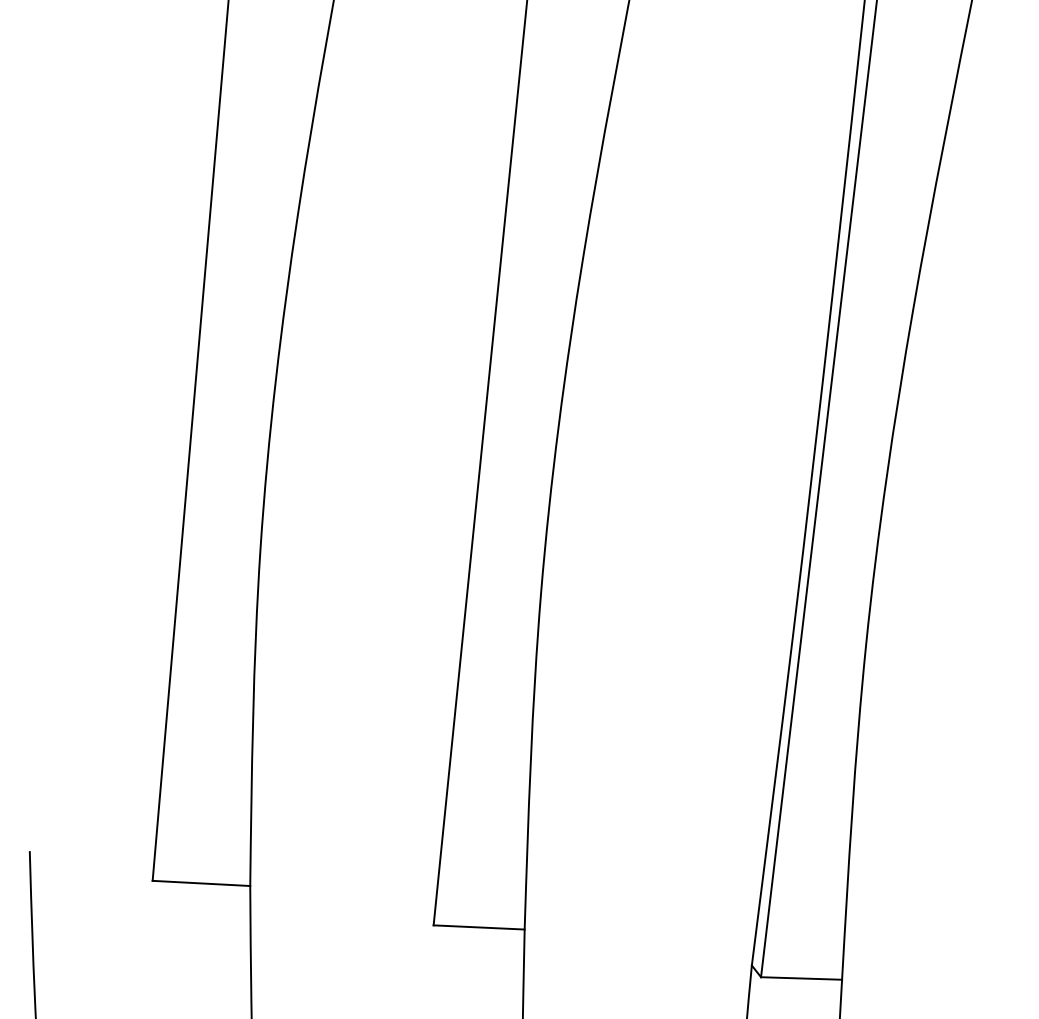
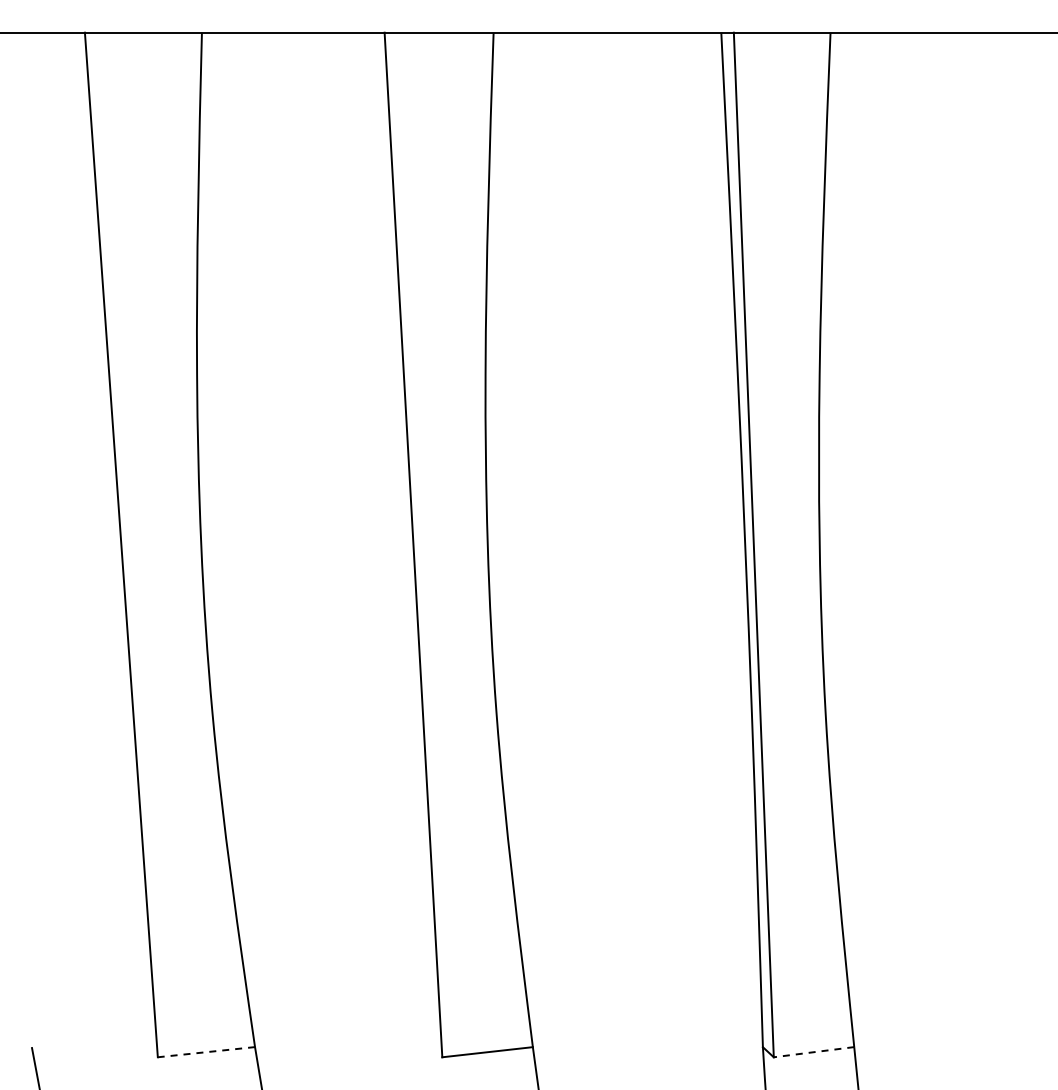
line: (201, 883) -> (206, 1052), solid -> dashed
line: (801, 978) -> (814, 1052), solid -> dashed

